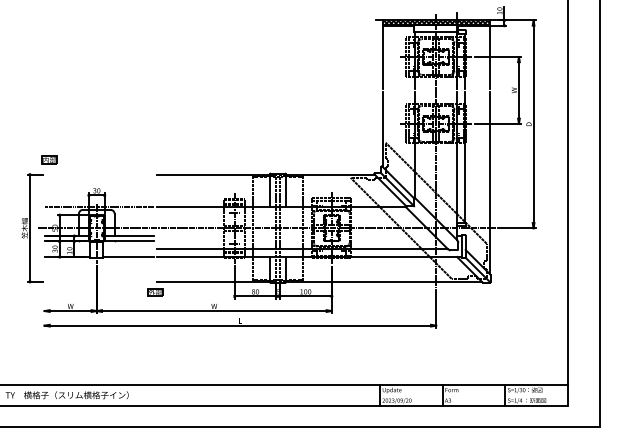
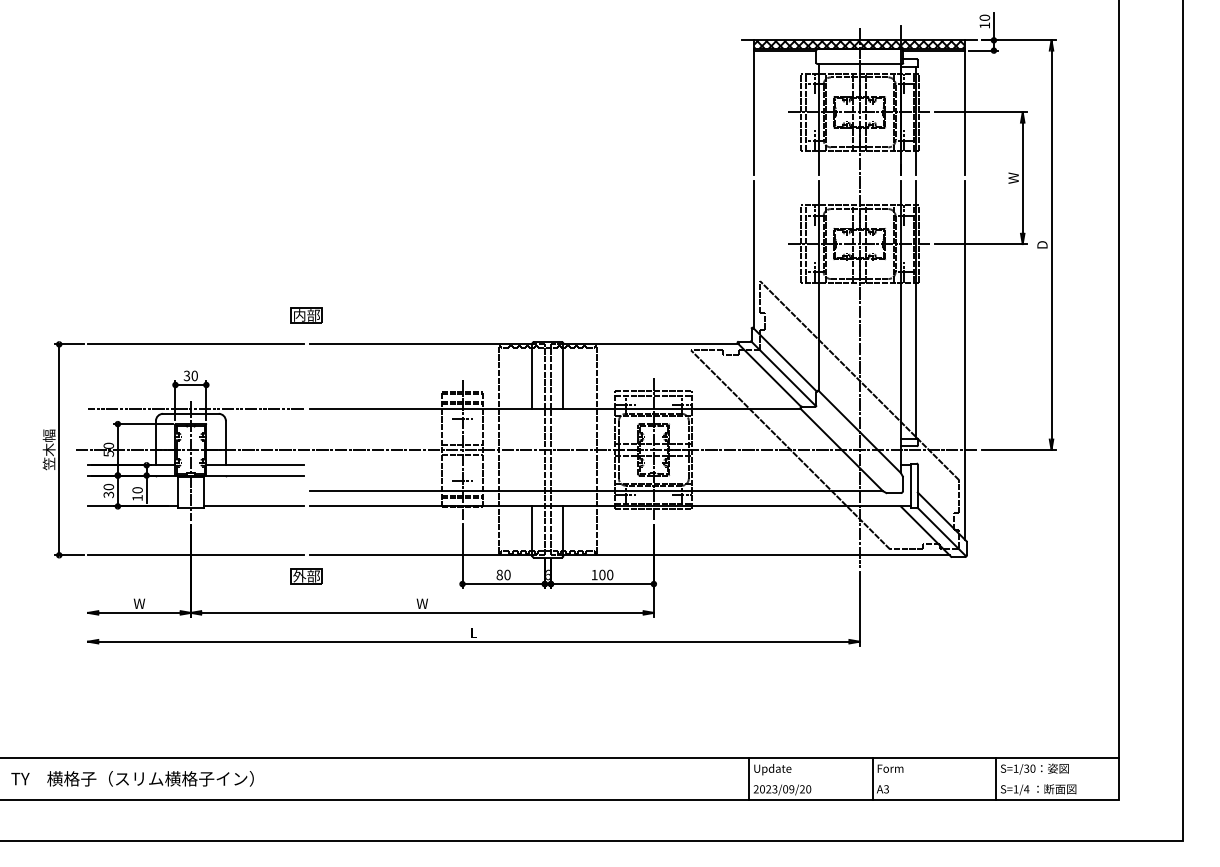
part: (49, 159) -> (306, 314), moved
line: (98, 174) -> (194, 343), added
line: (98, 281) -> (194, 554), added

